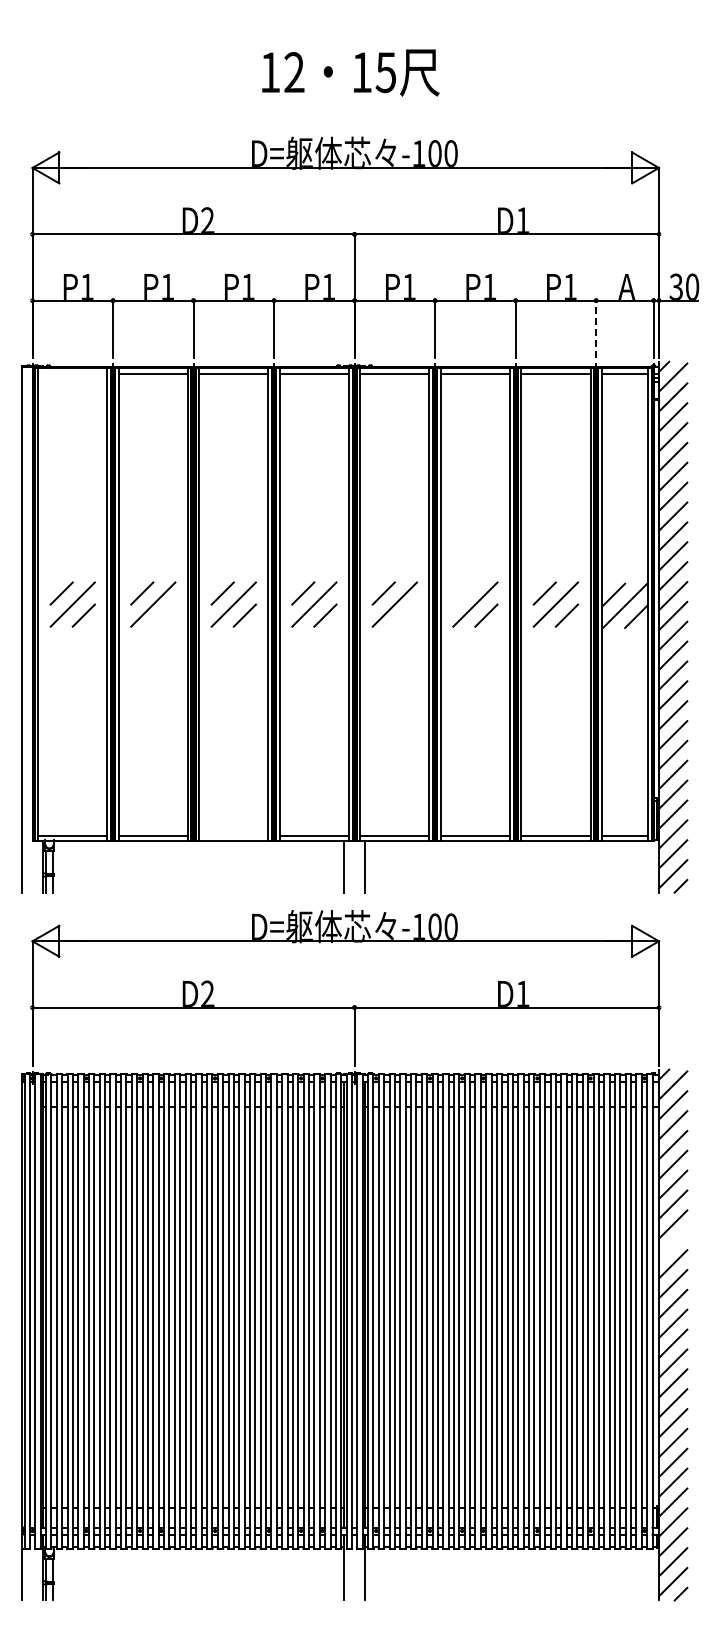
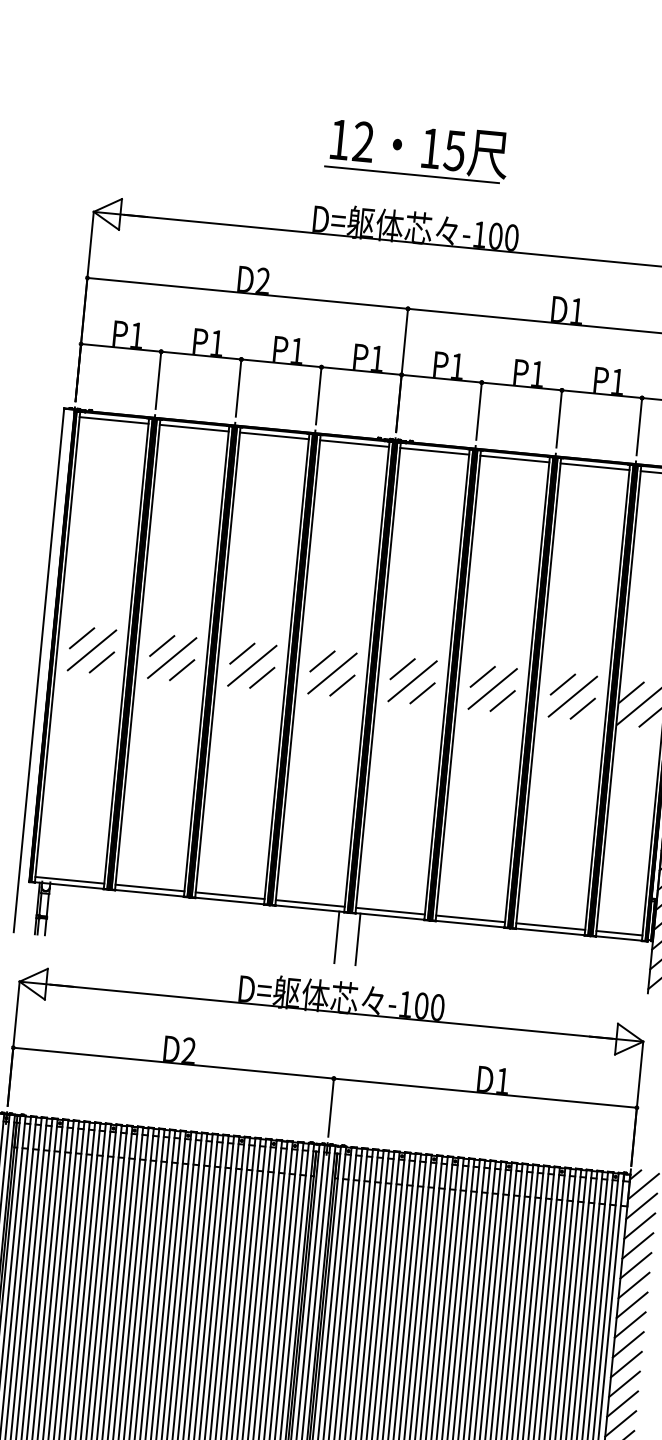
line: (345, 100) -> (411, 174), added
line: (596, 329) -> (639, 426), dashed -> solid
line: (72, 373) -> (113, 420), added
line: (464, 593) -> (482, 676), added
line: (164, 615) -> (182, 670), added
line: (405, 615) -> (422, 693), added
line: (233, 835) -> (229, 895), added
line: (673, 1244) -> (628, 1344), added

